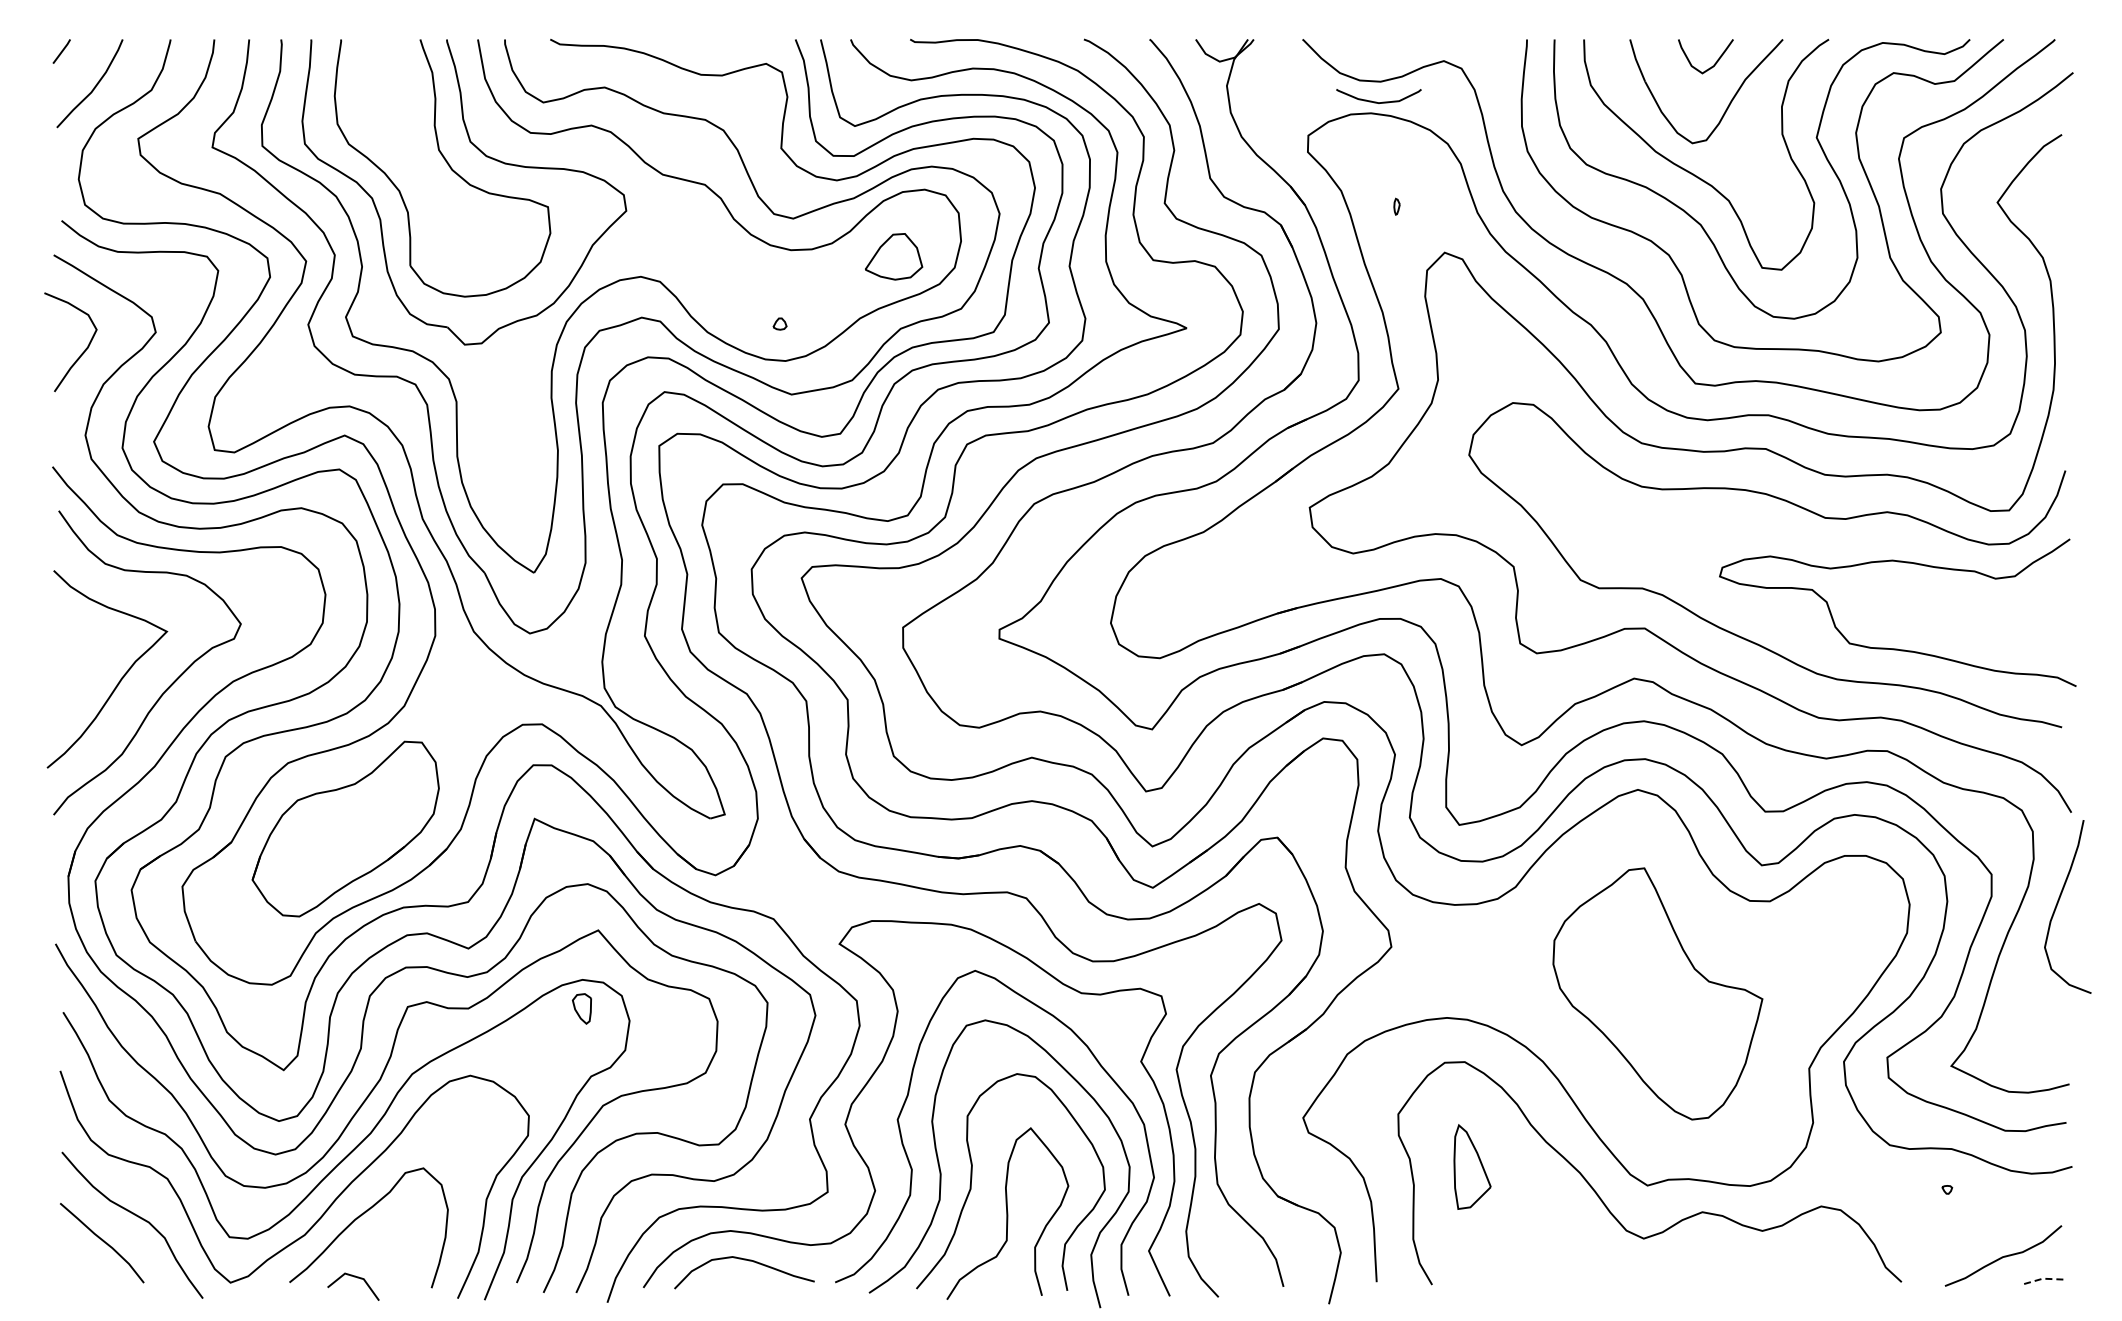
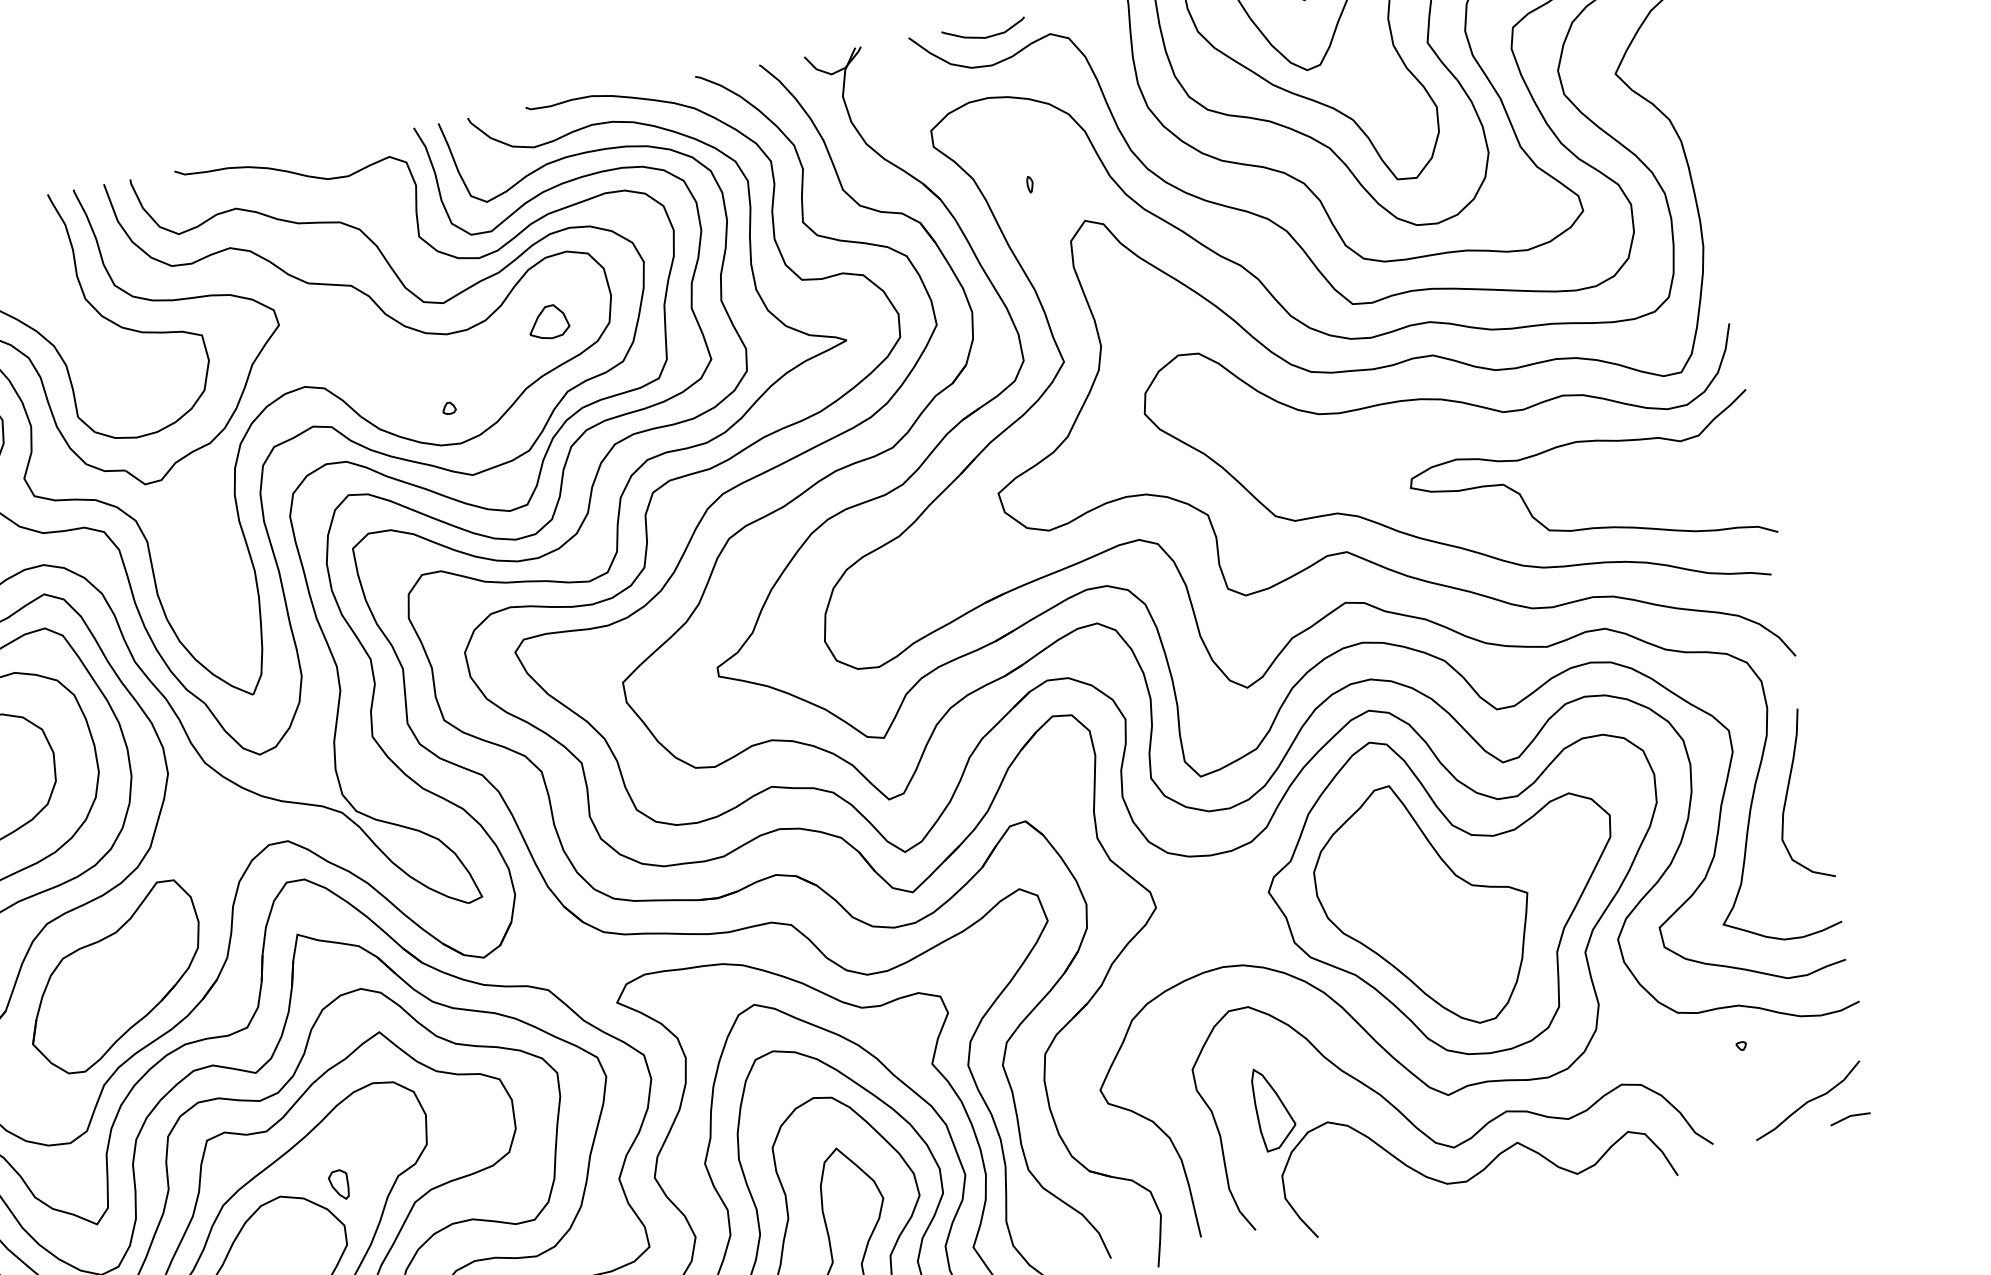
curve: (1376, 101) -> (982, 36), moved
part: (894, 256) -> (548, 322), size x0.71
curve: (2059, 901) -> (1788, 792), moved
part: (1682, 986) -> (1447, 894), added
part: (581, 1008) -> (338, 1184), moved
curve: (1673, 1261) -> (1487, 1164), added
line: (2041, 1278) -> (1849, 1115), dashed -> solid

